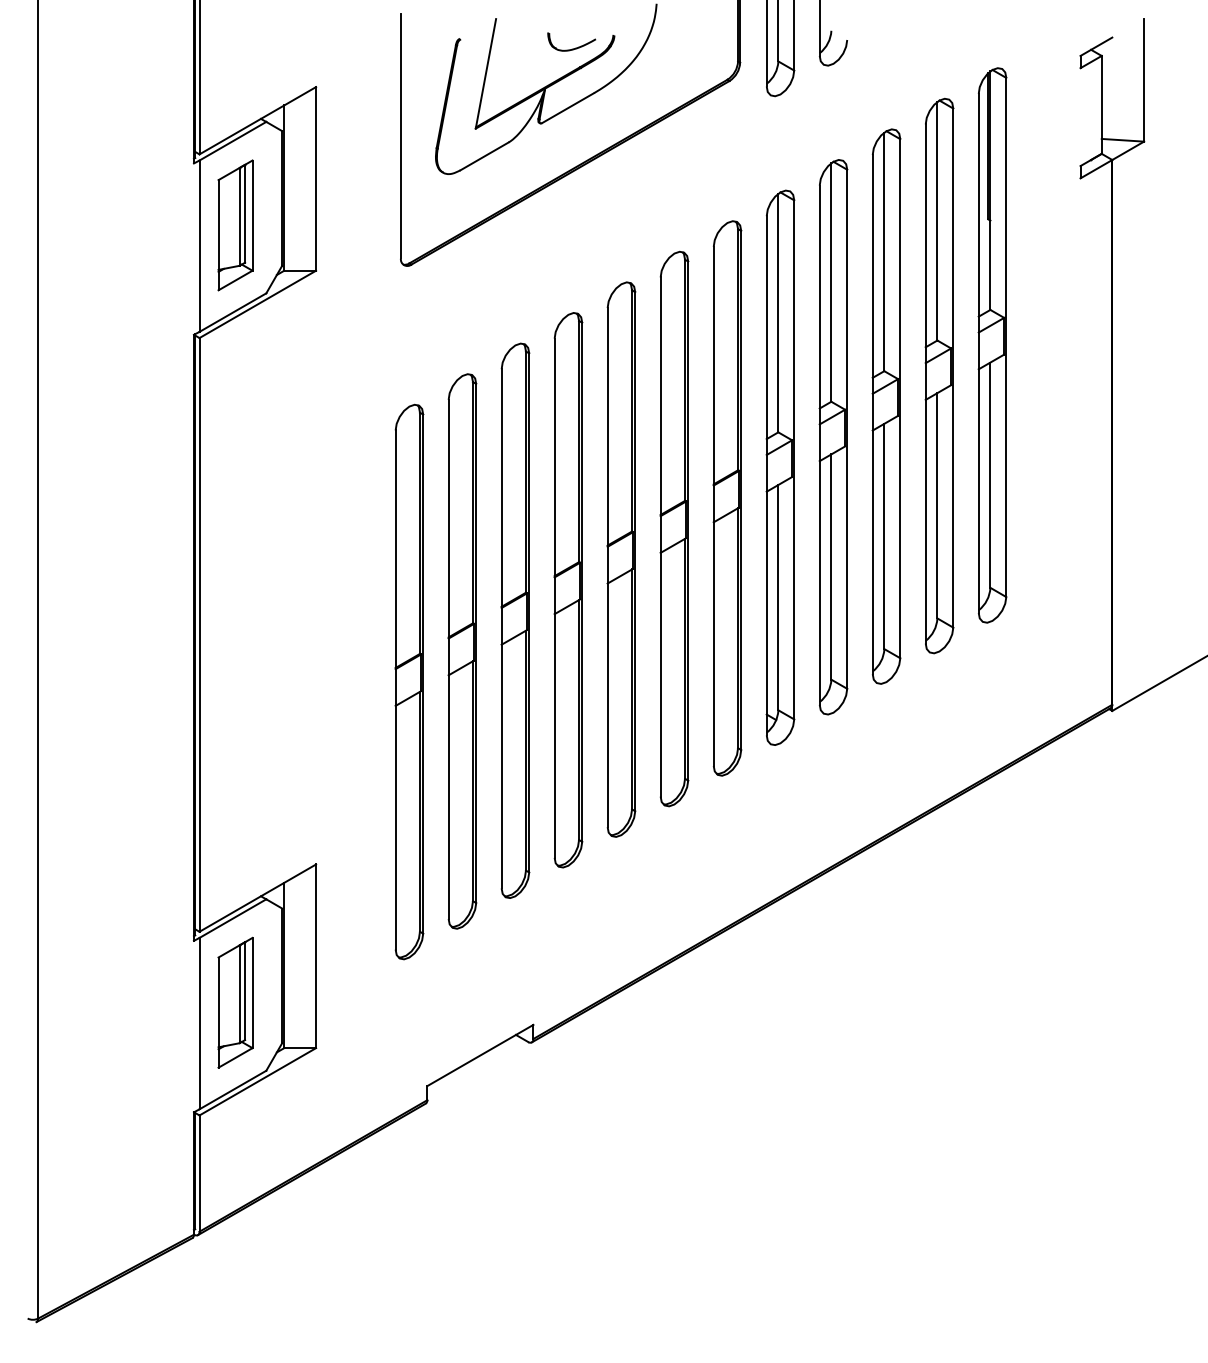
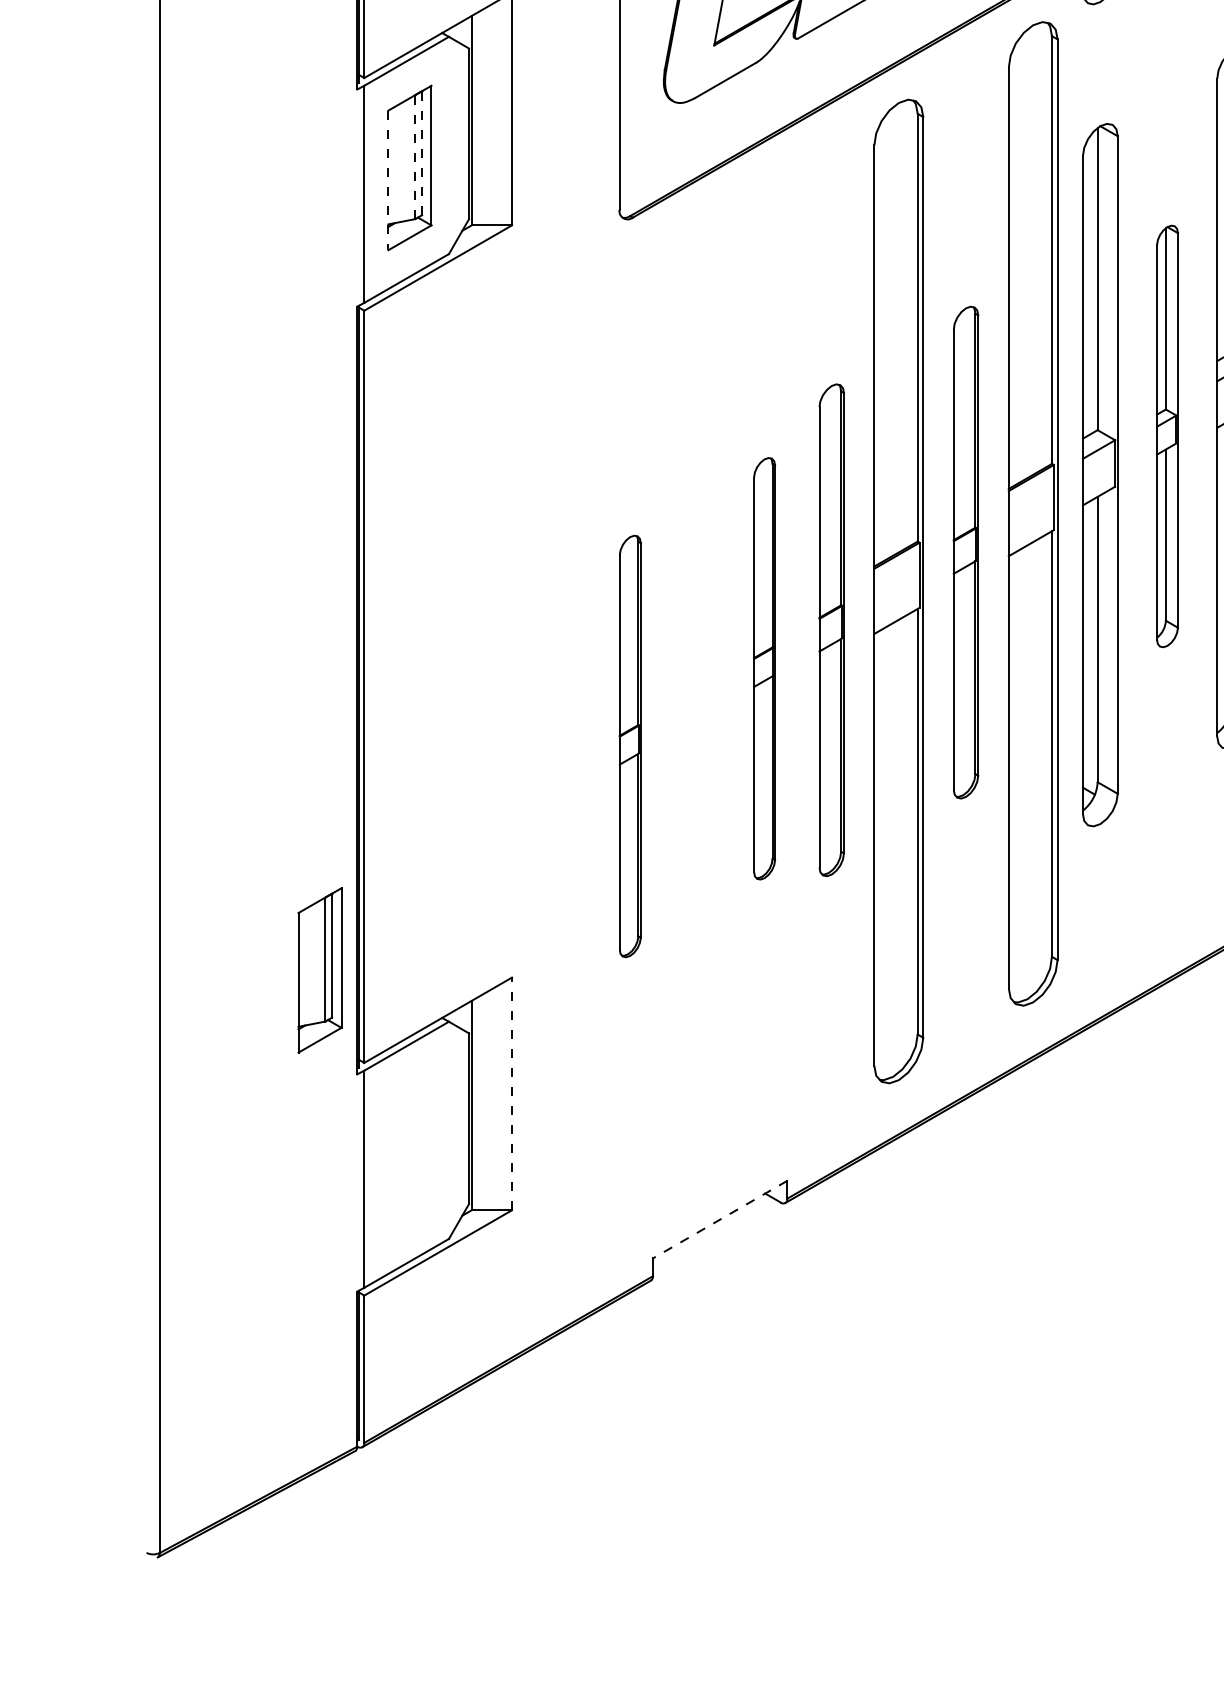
line: (245, 213) -> (422, 152), solid -> dashed
line: (239, 216) -> (414, 156), solid -> dashed
line: (218, 235) -> (388, 180), solid -> dashed
part: (833, 437) -> (1167, 436), size x0.6
part: (727, 498) -> (1033, 513), size x1.4
part: (674, 528) -> (966, 551), size x0.7
part: (621, 559) -> (898, 591), size x1.4
part: (568, 590) -> (831, 630), size x0.7
part: (515, 620) -> (764, 668), size x0.6
part: (462, 651) -> (697, 707), removed
part: (409, 681) -> (630, 745), size x0.6
line: (316, 956) -> (512, 1094), solid -> dashed
part: (235, 1002) -> (319, 970), moved
line: (479, 1055) -> (719, 1219), solid -> dashed

